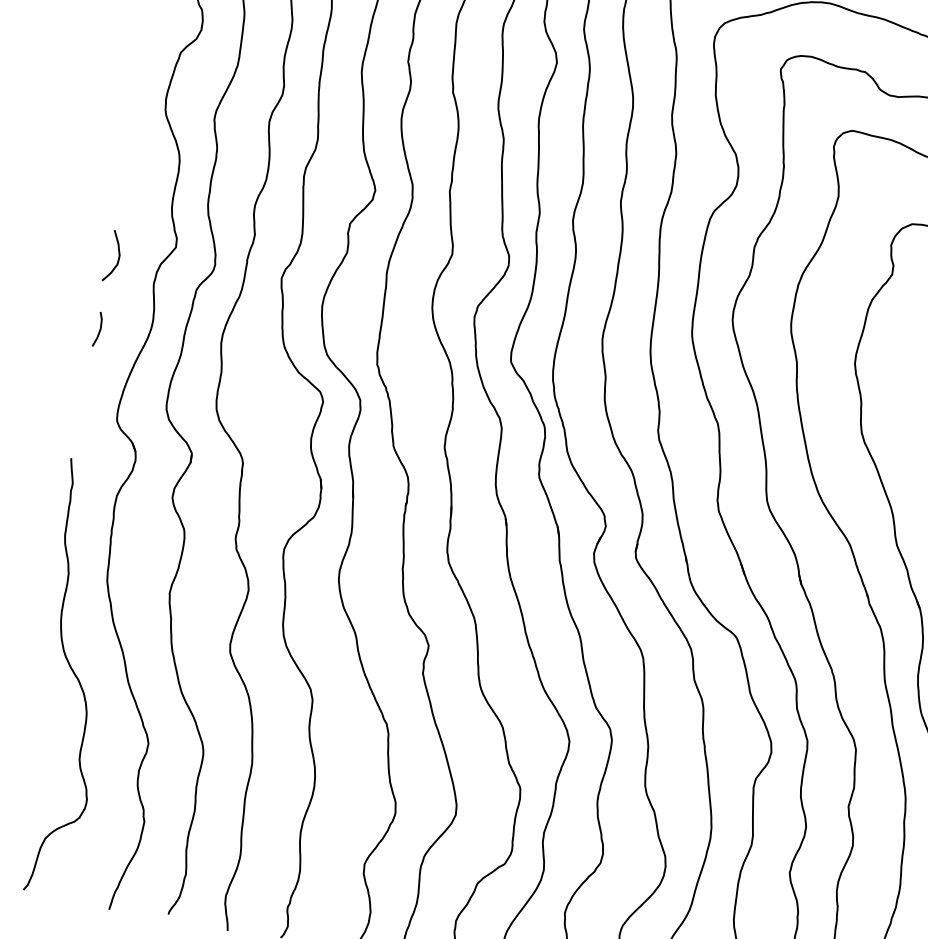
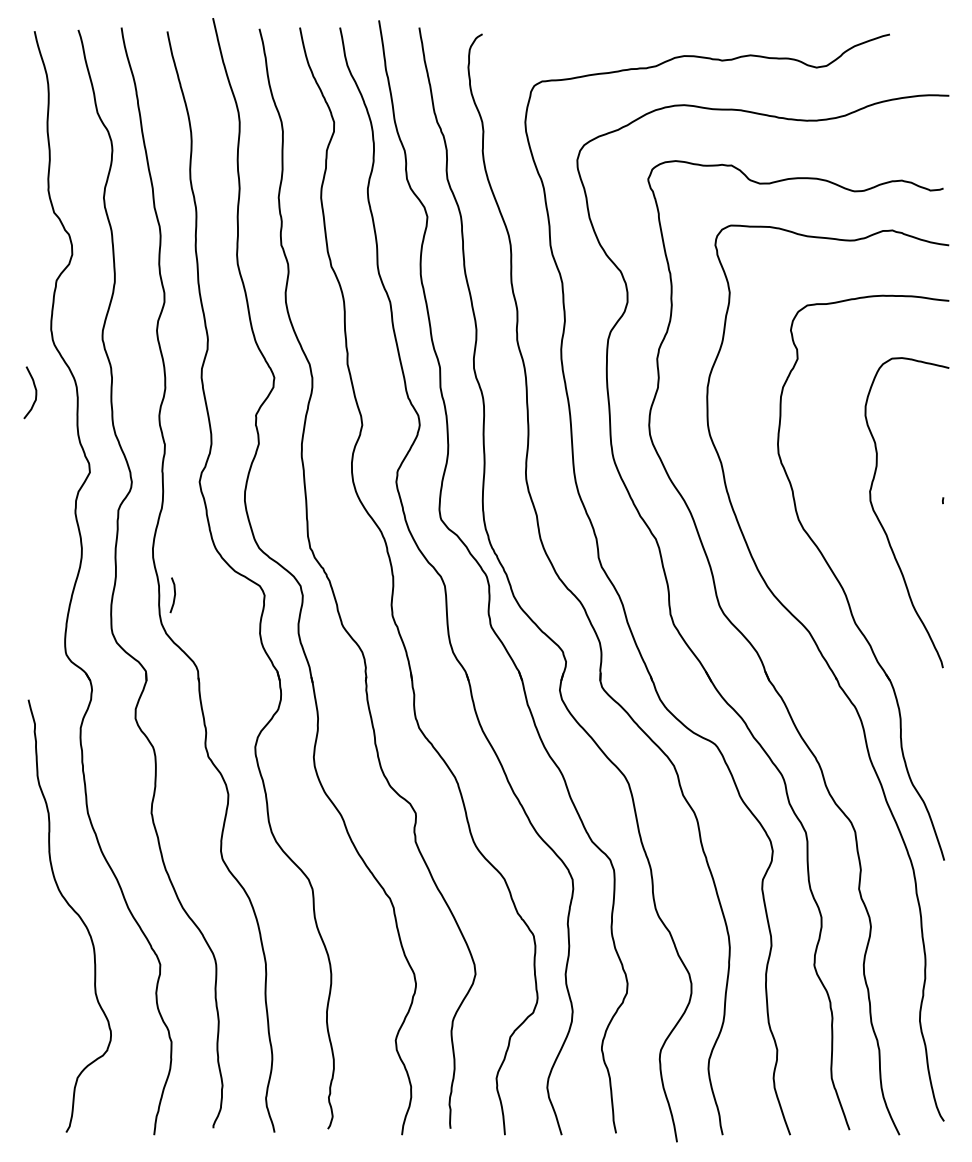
curve: (118, 257) -> (35, 392), moved
line: (98, 330) -> (173, 596), moved

